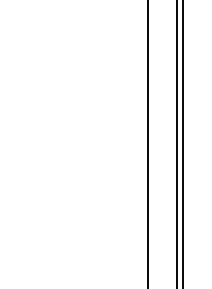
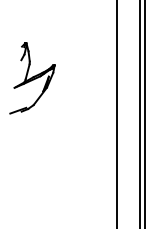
part: (40, 99) -> (32, 78), added

